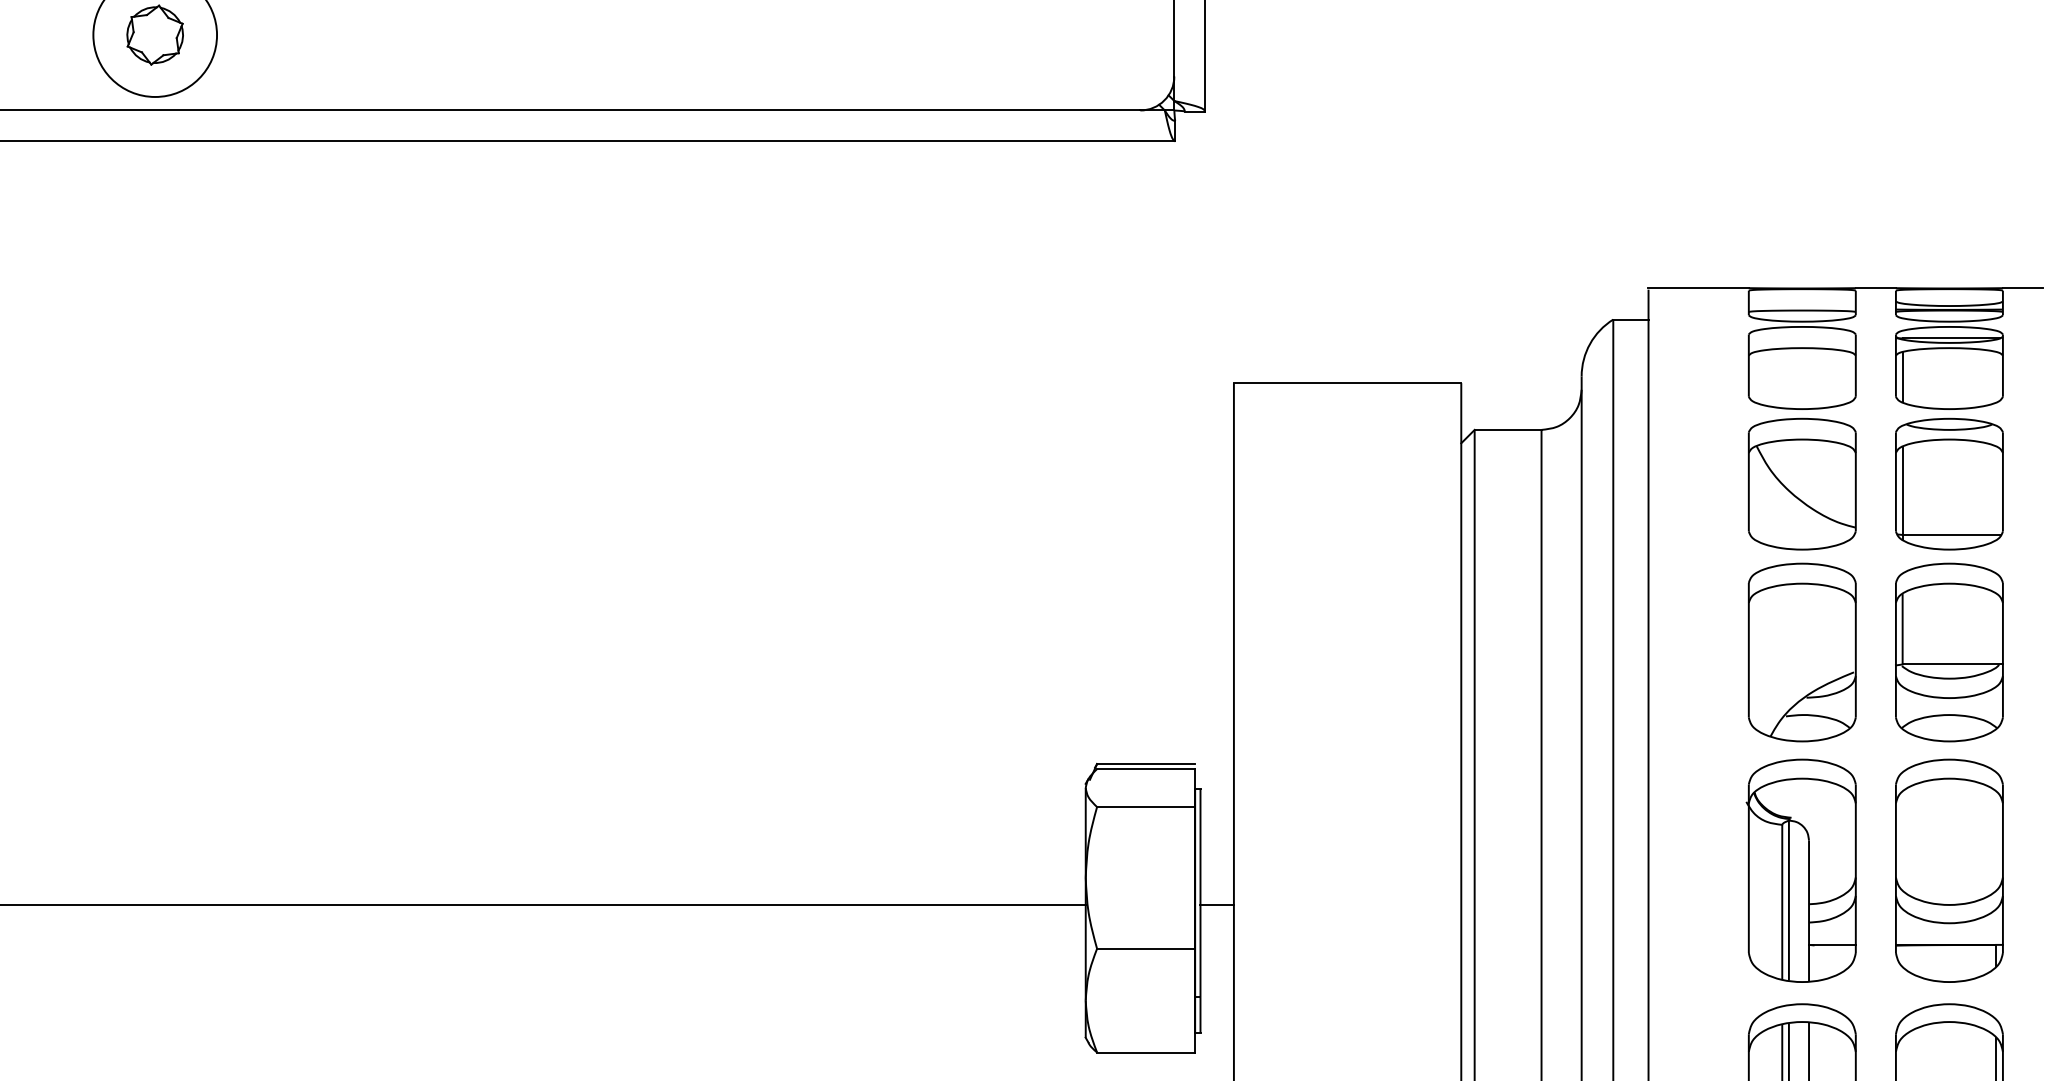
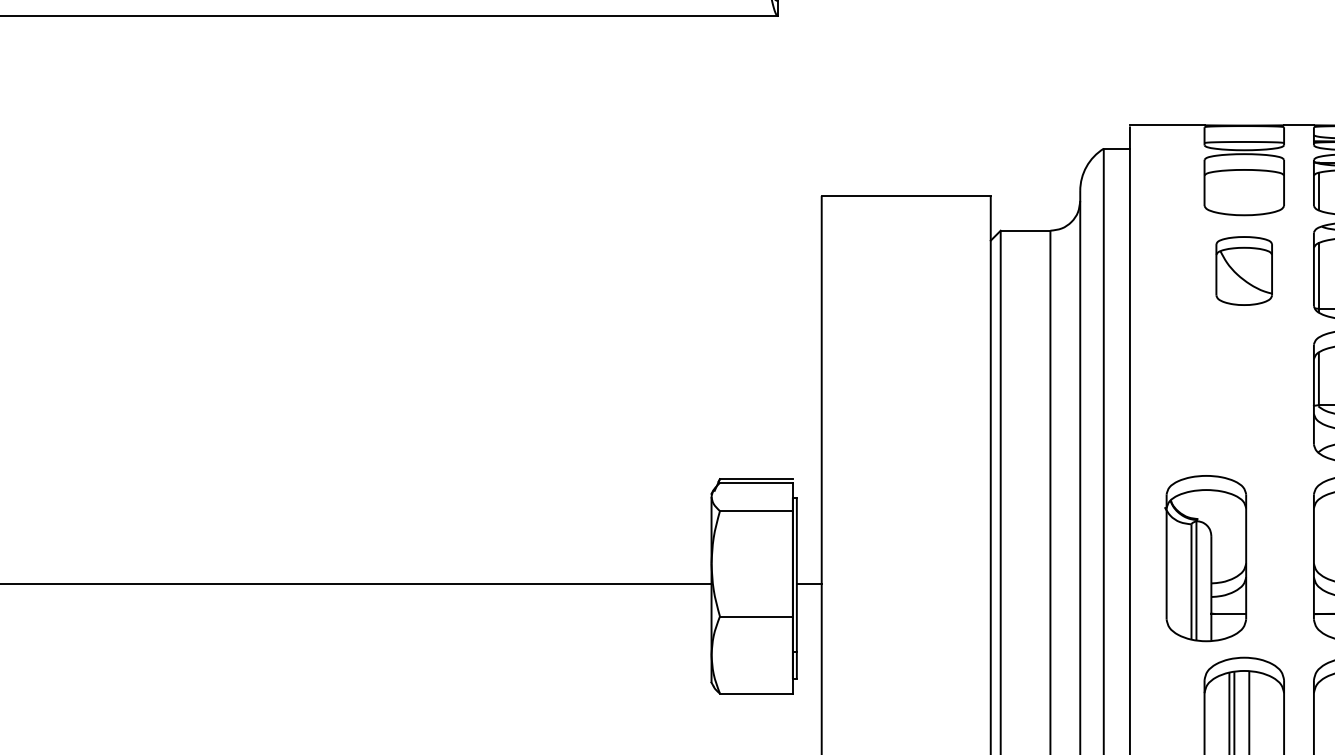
part: (1801, 483) -> (1243, 270), size x0.7
part: (1801, 652) -> (1243, 396), removed
part: (1800, 870) -> (1205, 558), moved

